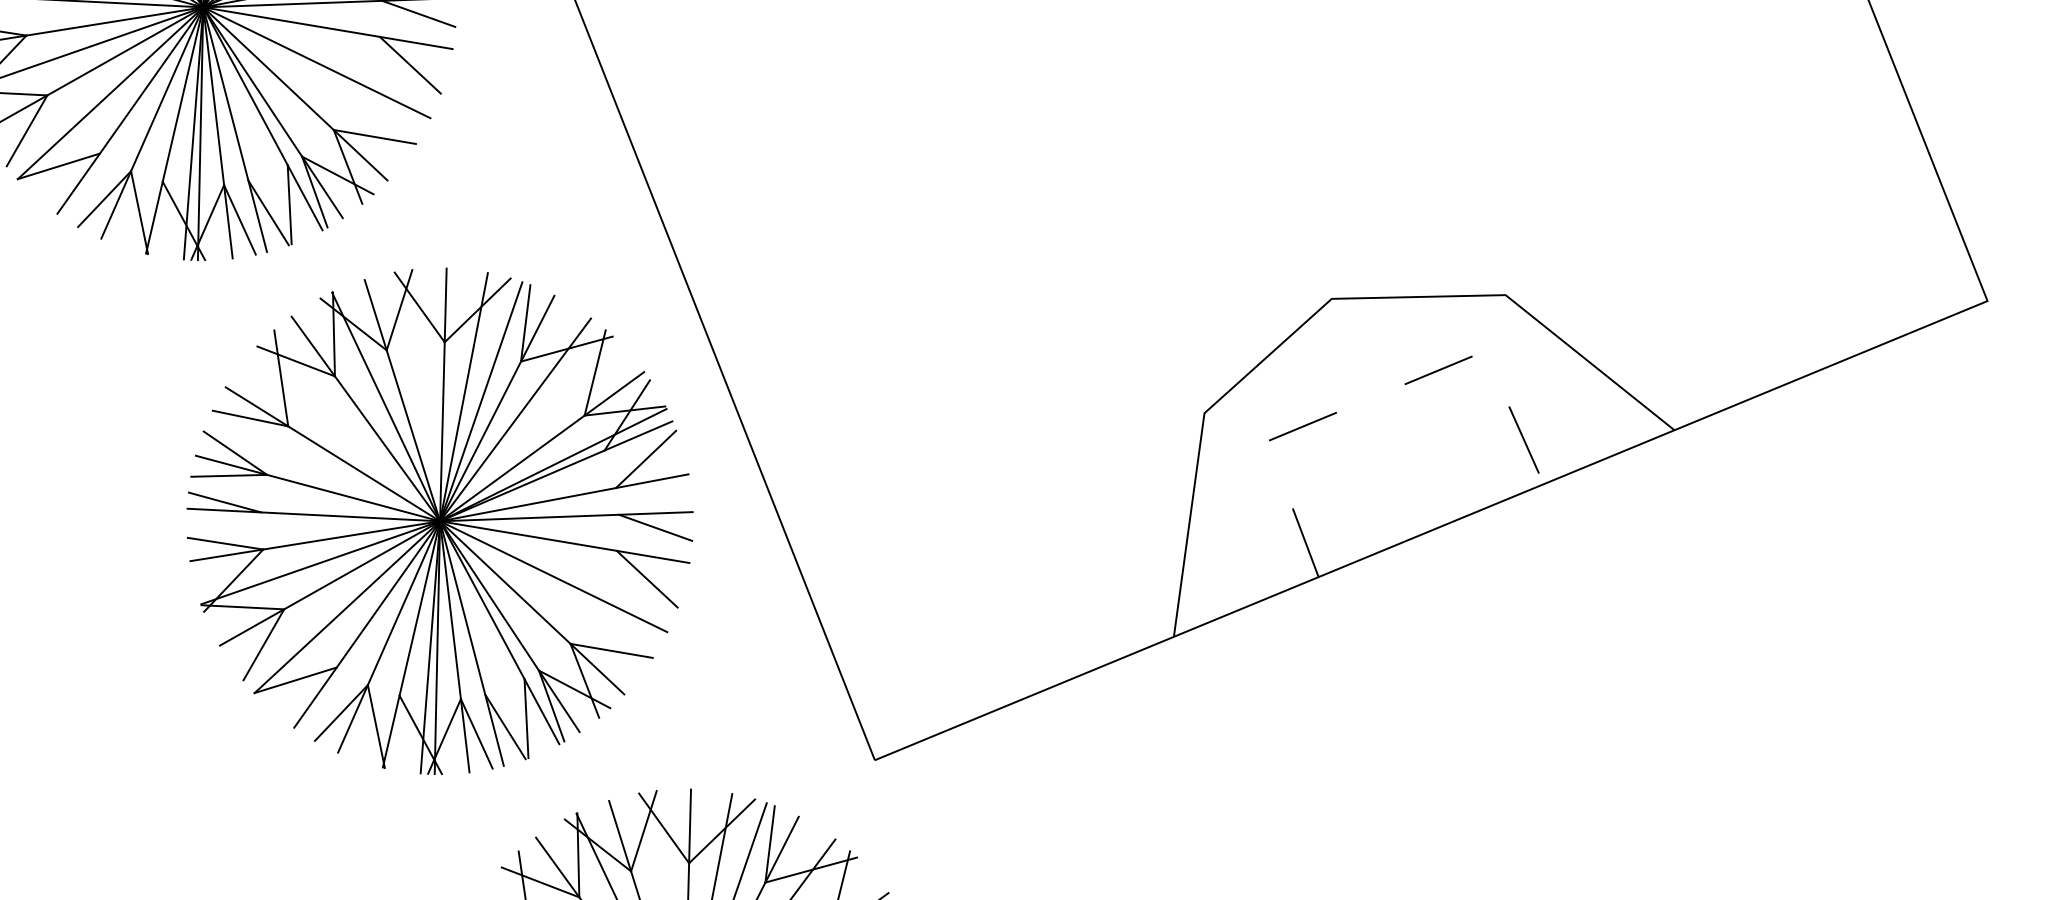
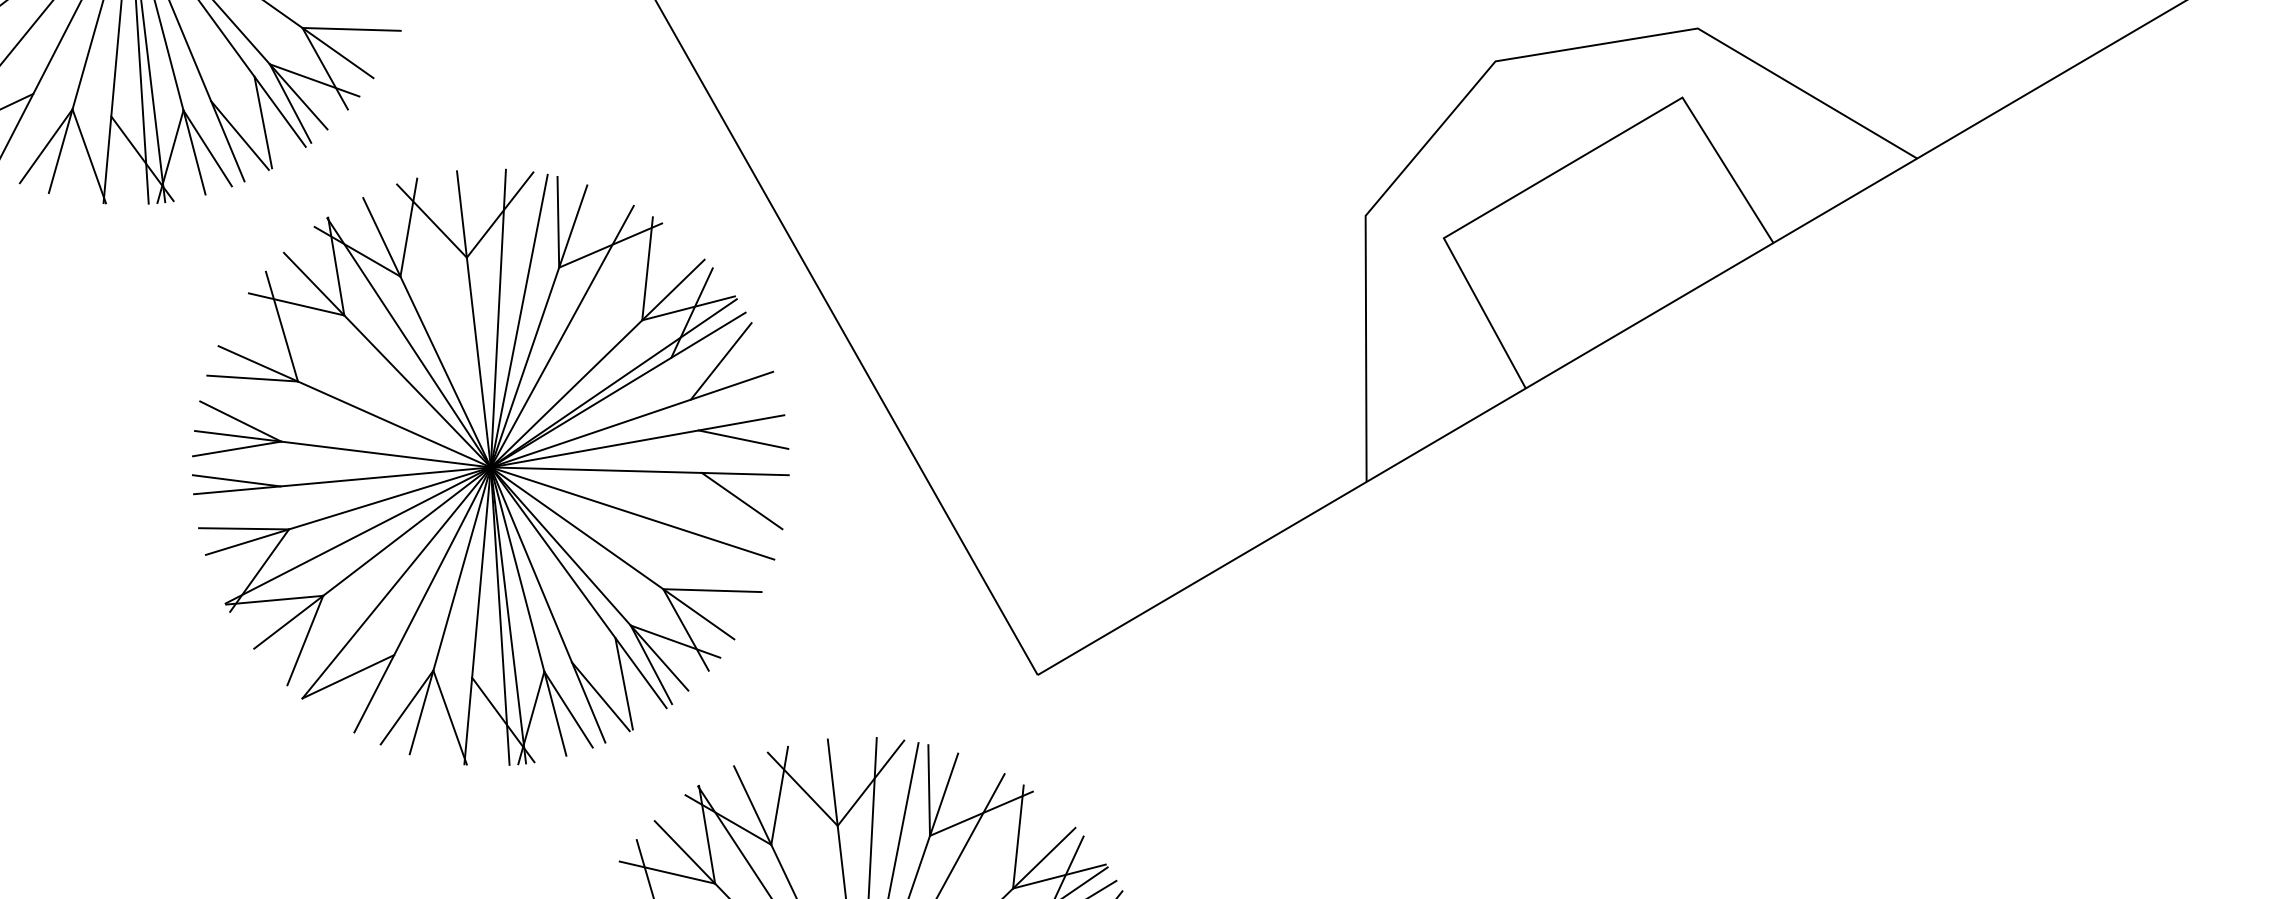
line: (1376, 396) -> (1563, 168), dashed -> solid

